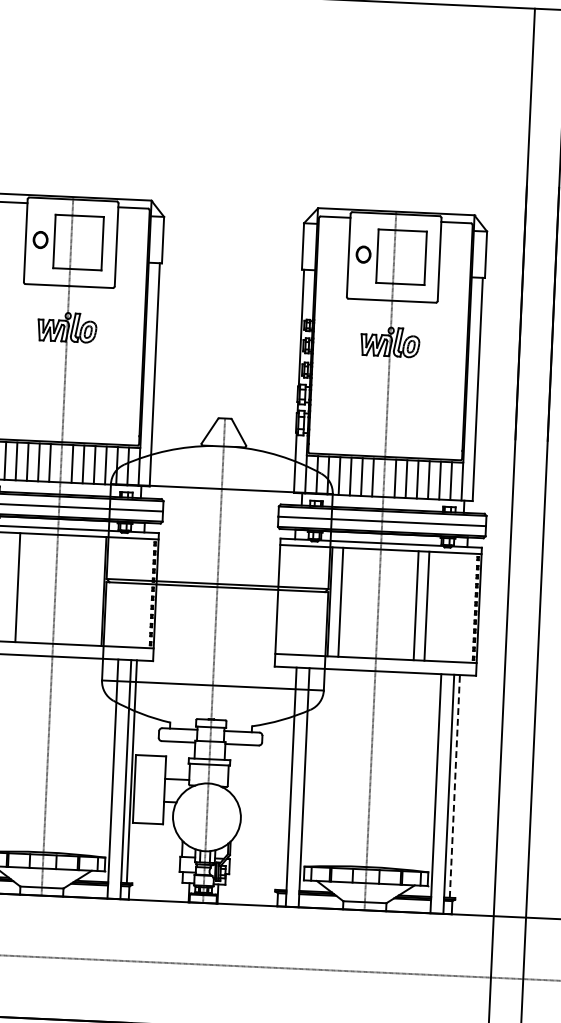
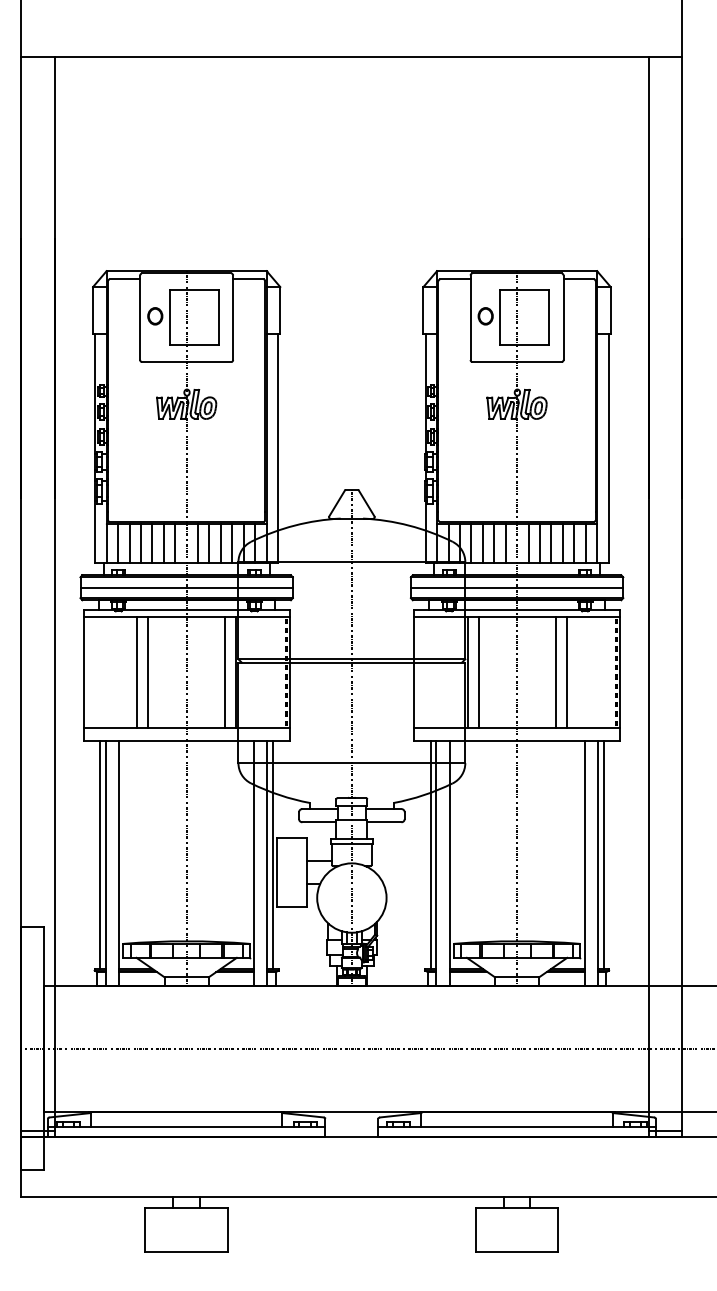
line: (7, 587) -> (137, 672), added
line: (93, 591) -> (225, 672), added
line: (285, 778) -> (430, 854), added
line: (454, 785) -> (603, 854), dashed -> solid

